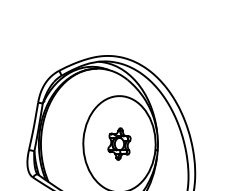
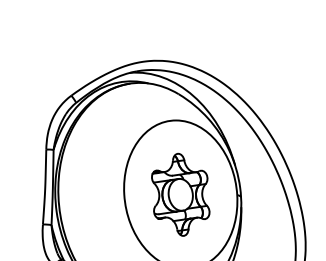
part: (119, 143) -> (180, 193), size x1.67

